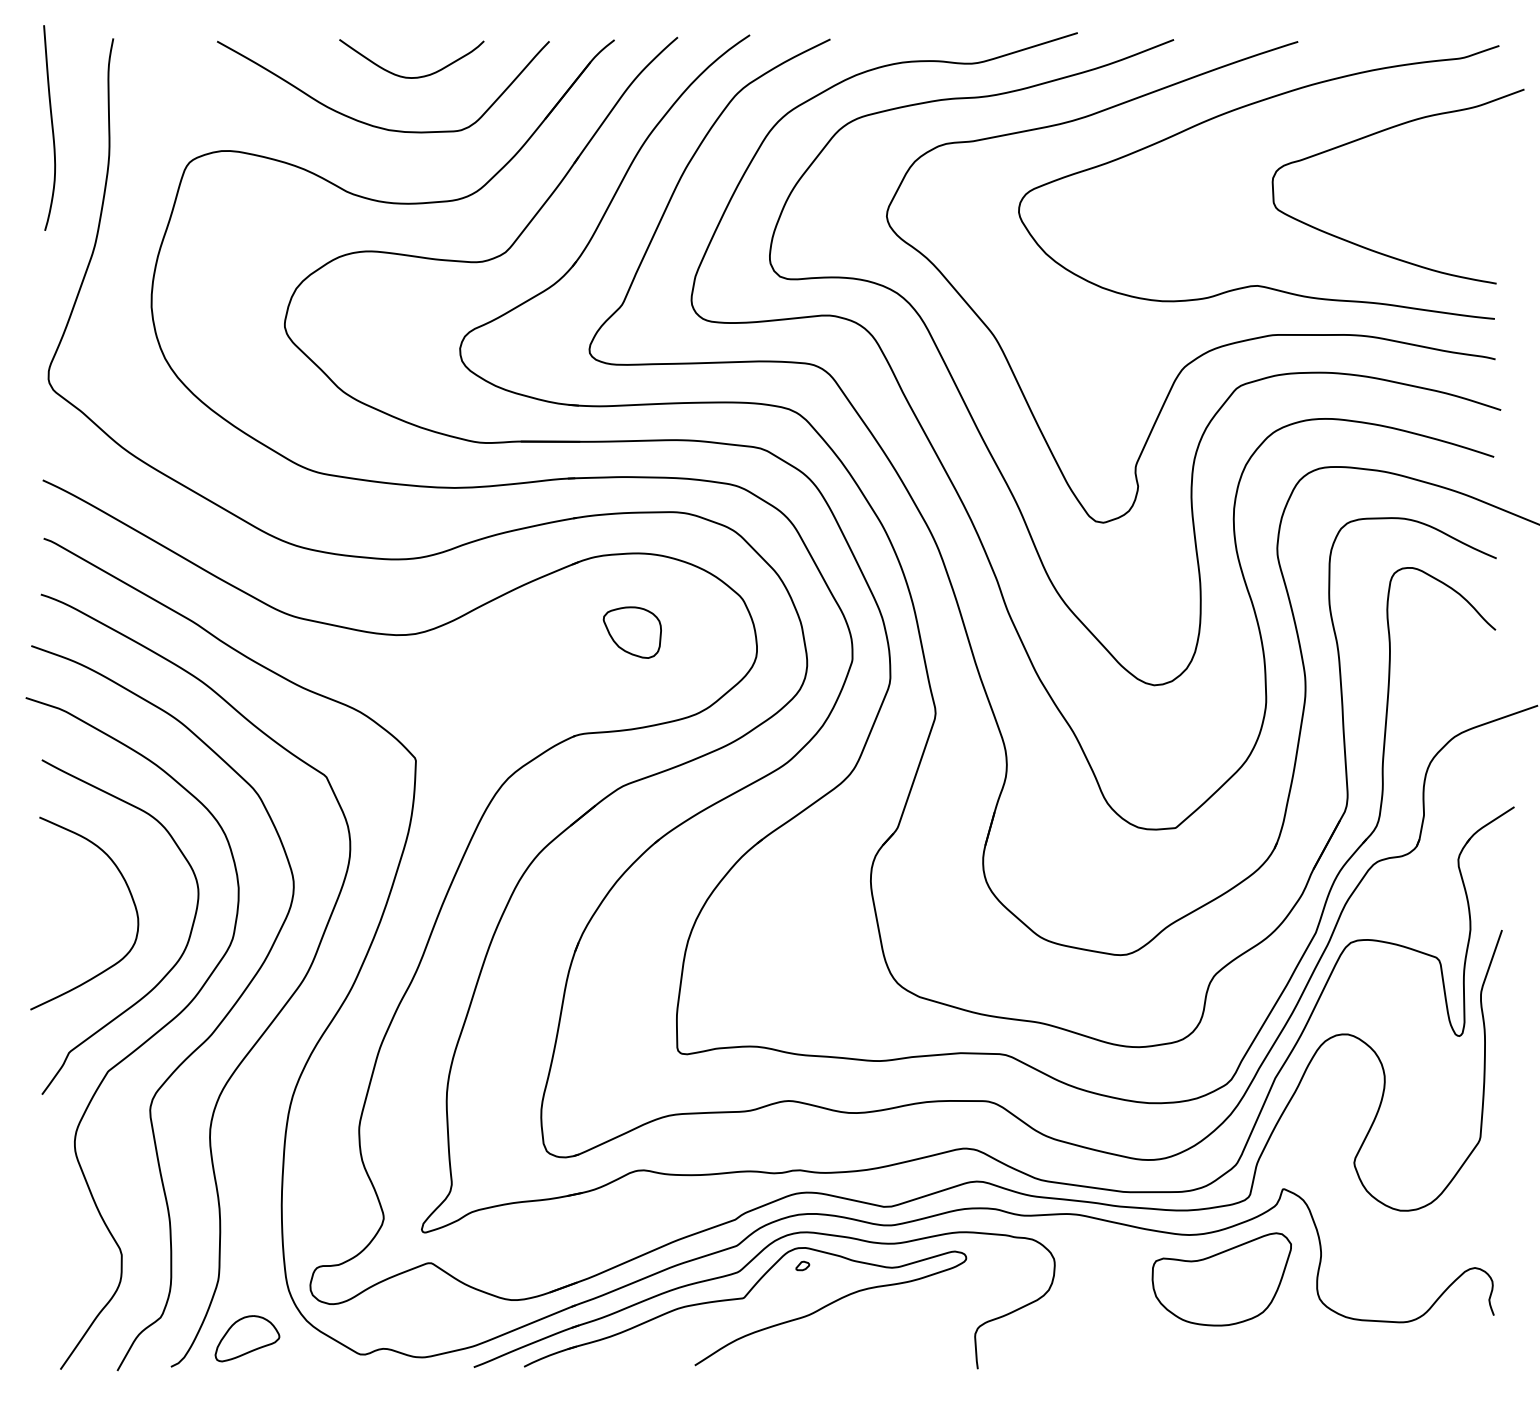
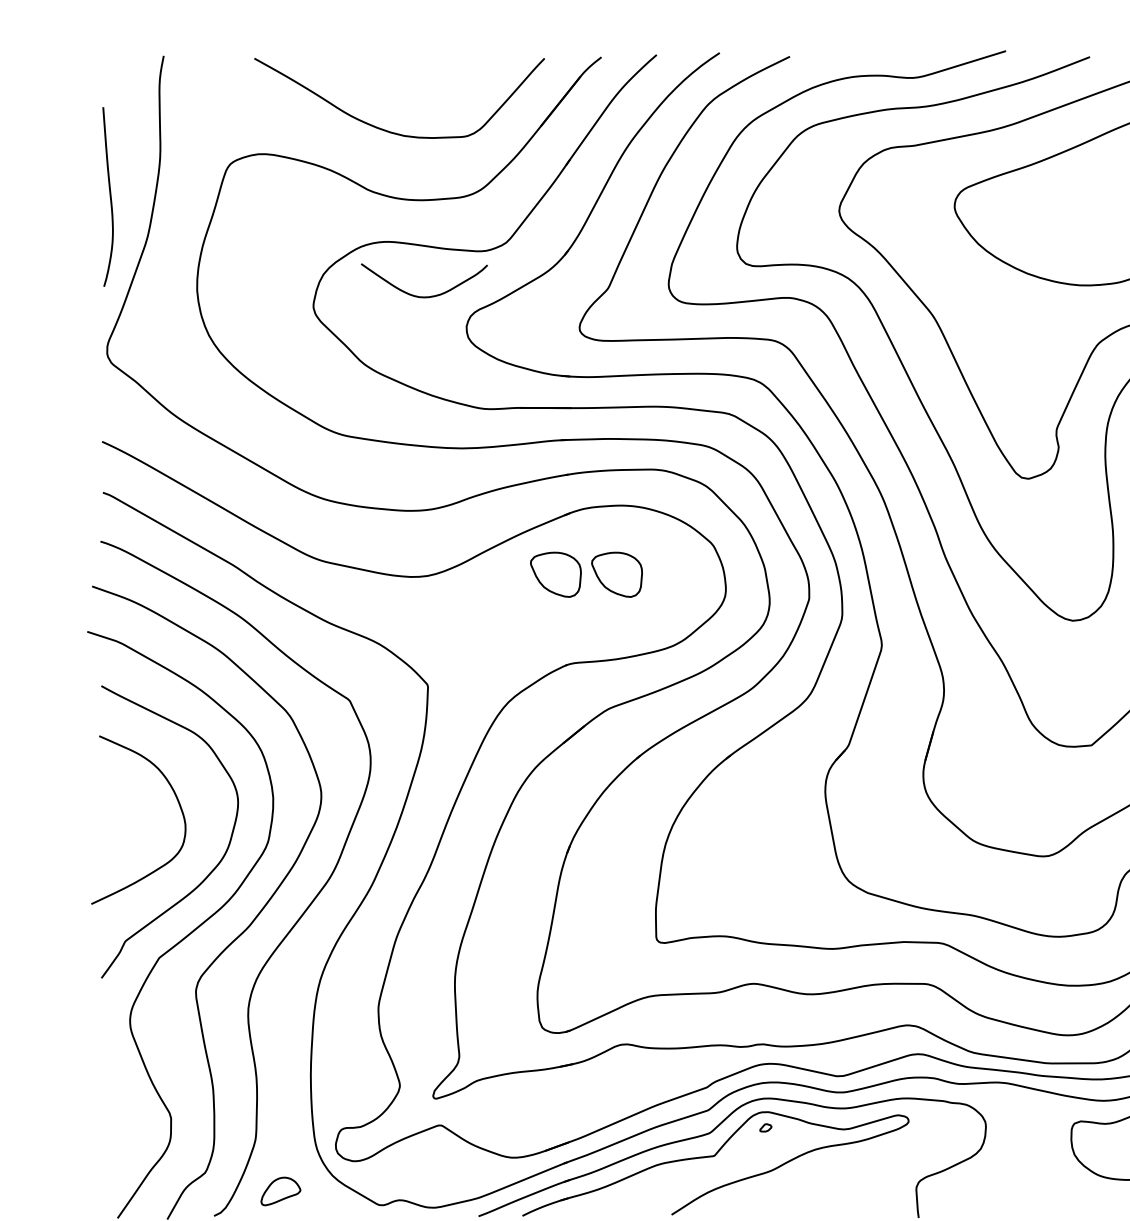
curve: (407, 76) -> (420, 296), moved
curve: (51, 127) -> (109, 196), moved
part: (561, 632) -> (555, 574), added
part: (247, 1338) -> (280, 1191), size x0.7

